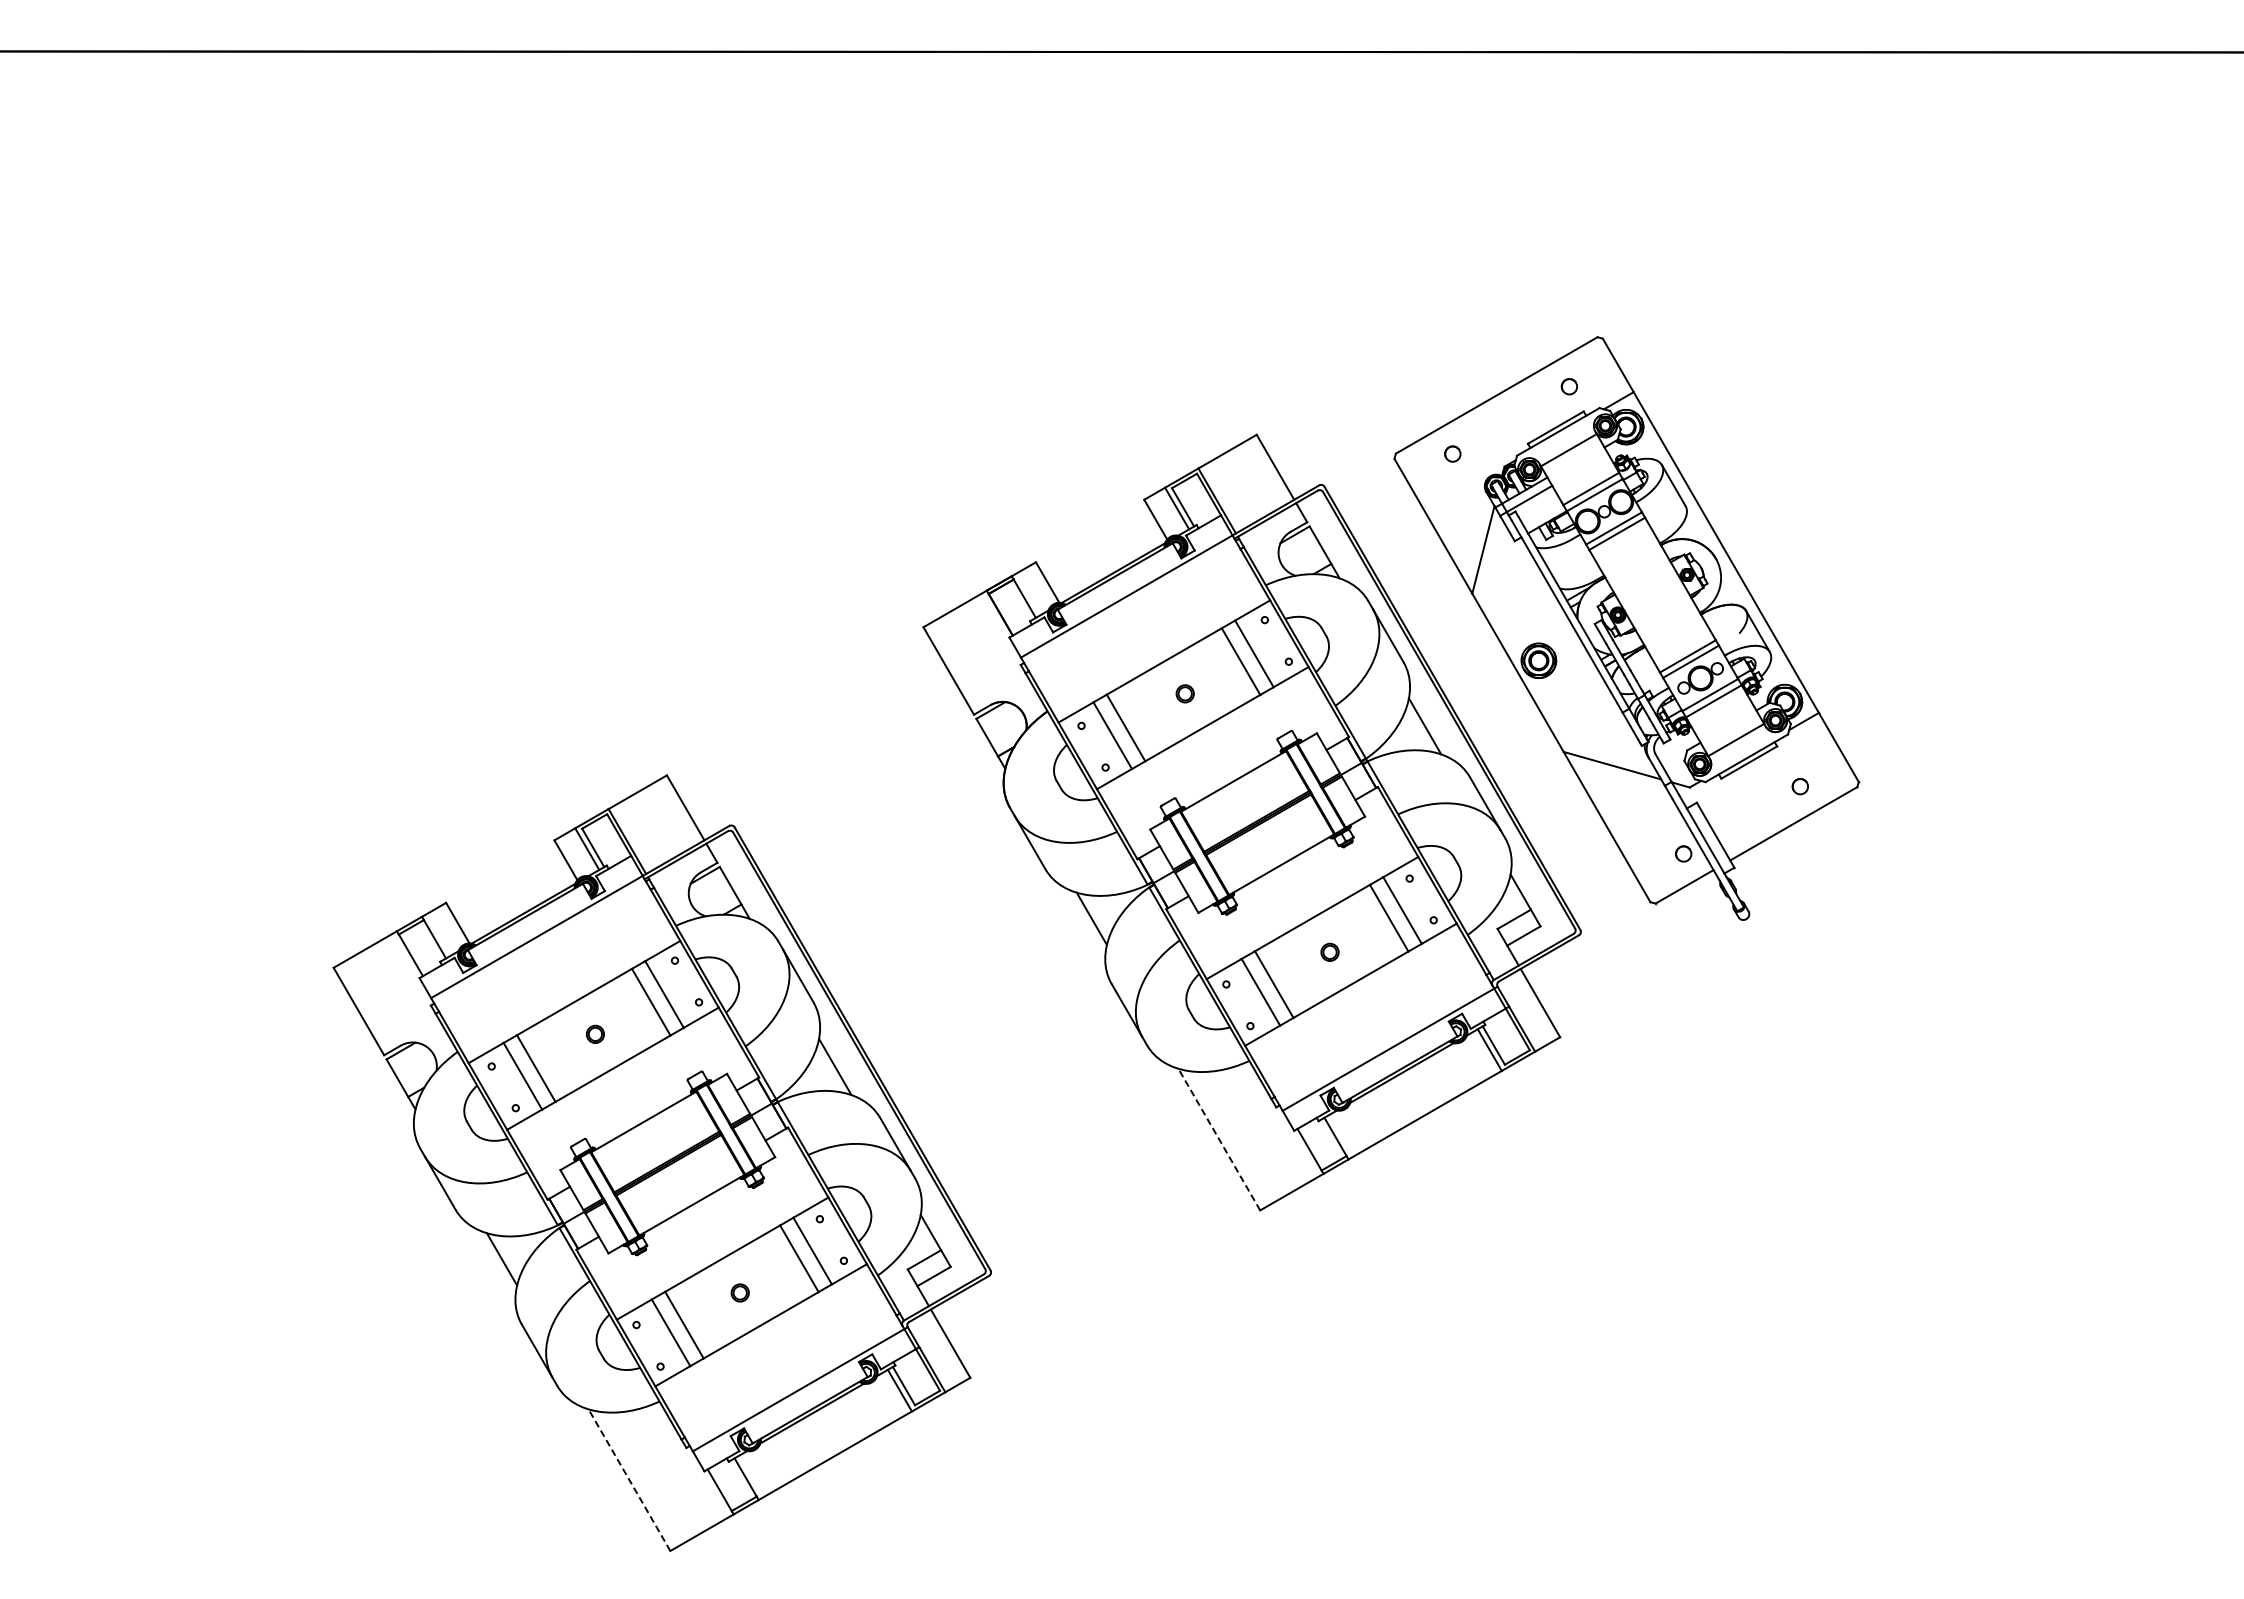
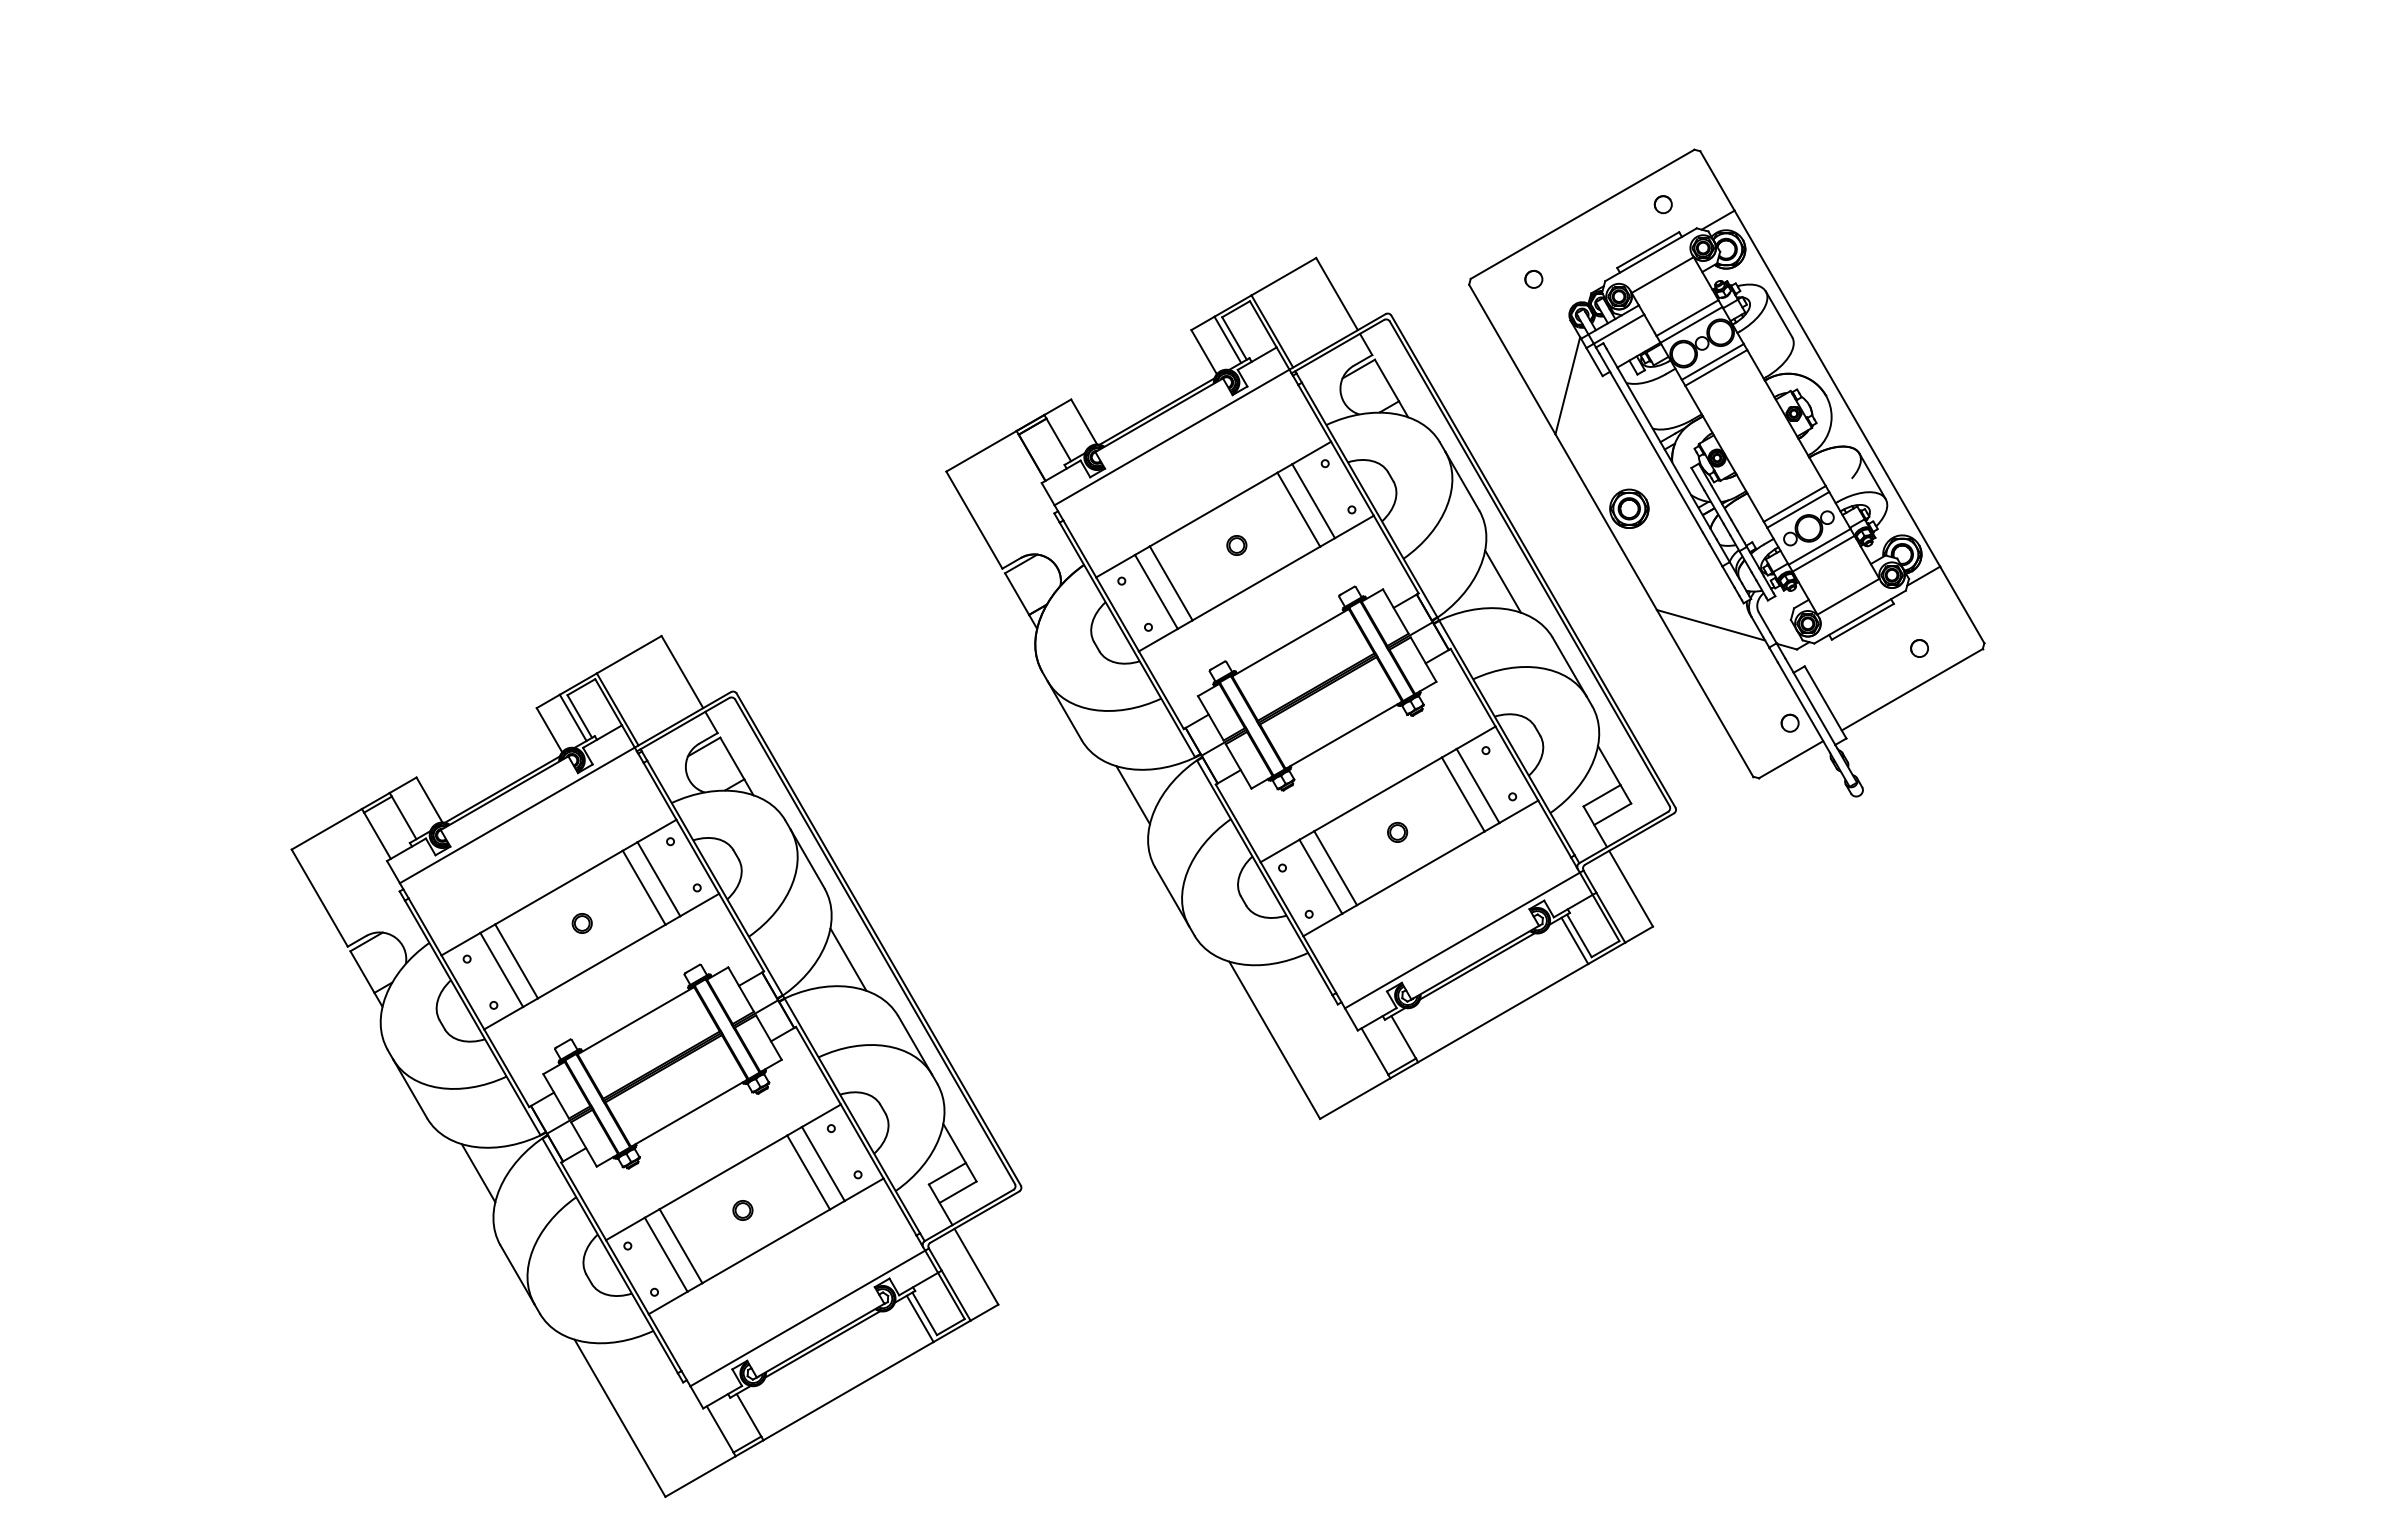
line: (1219, 1139) -> (1274, 1040), dashed -> solid
line: (629, 1480) -> (620, 1418), dashed -> solid

